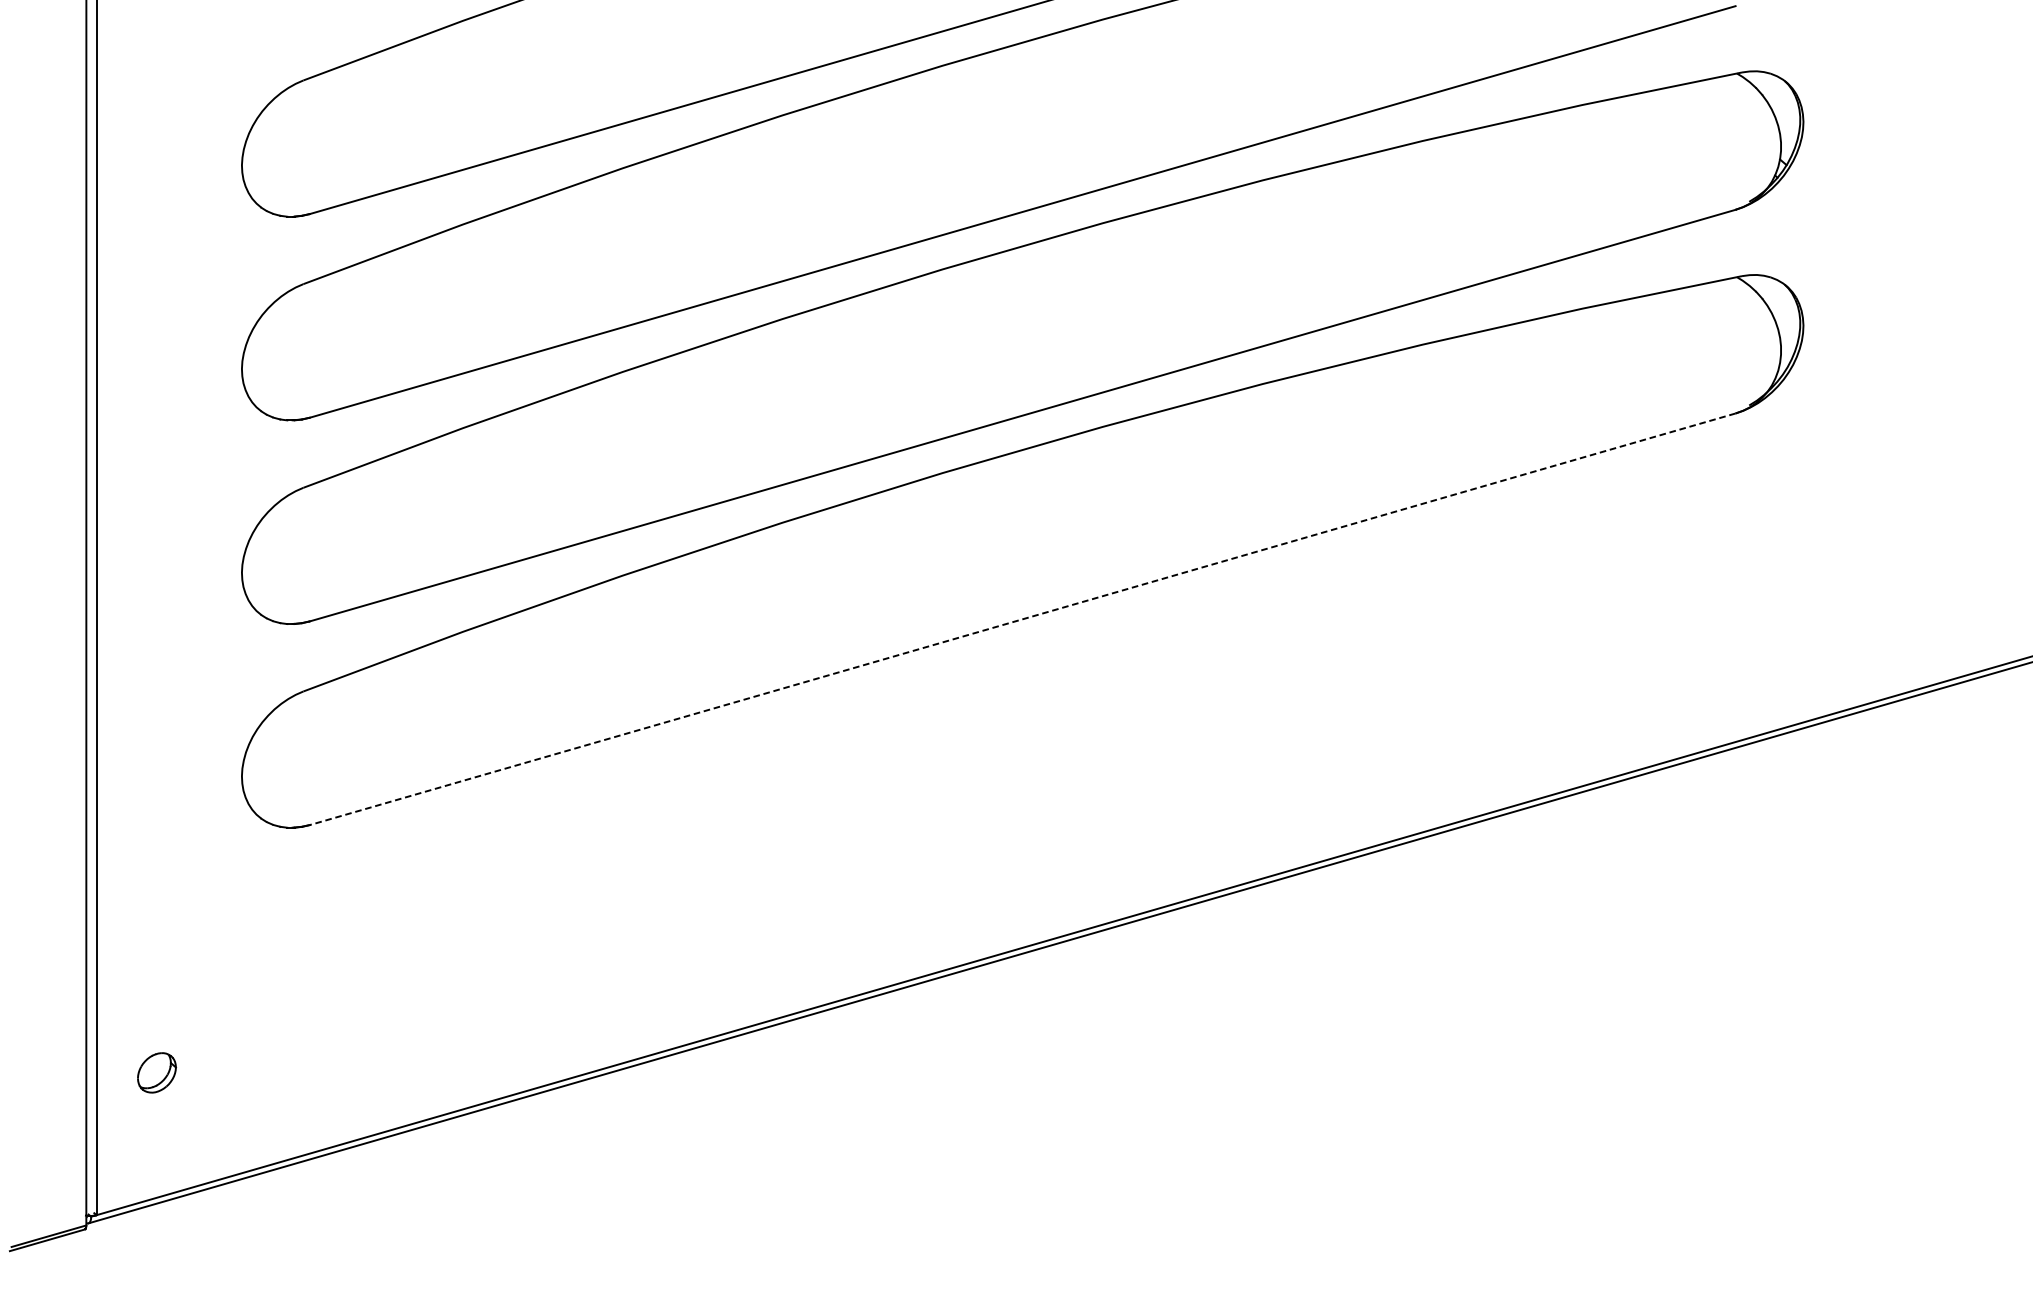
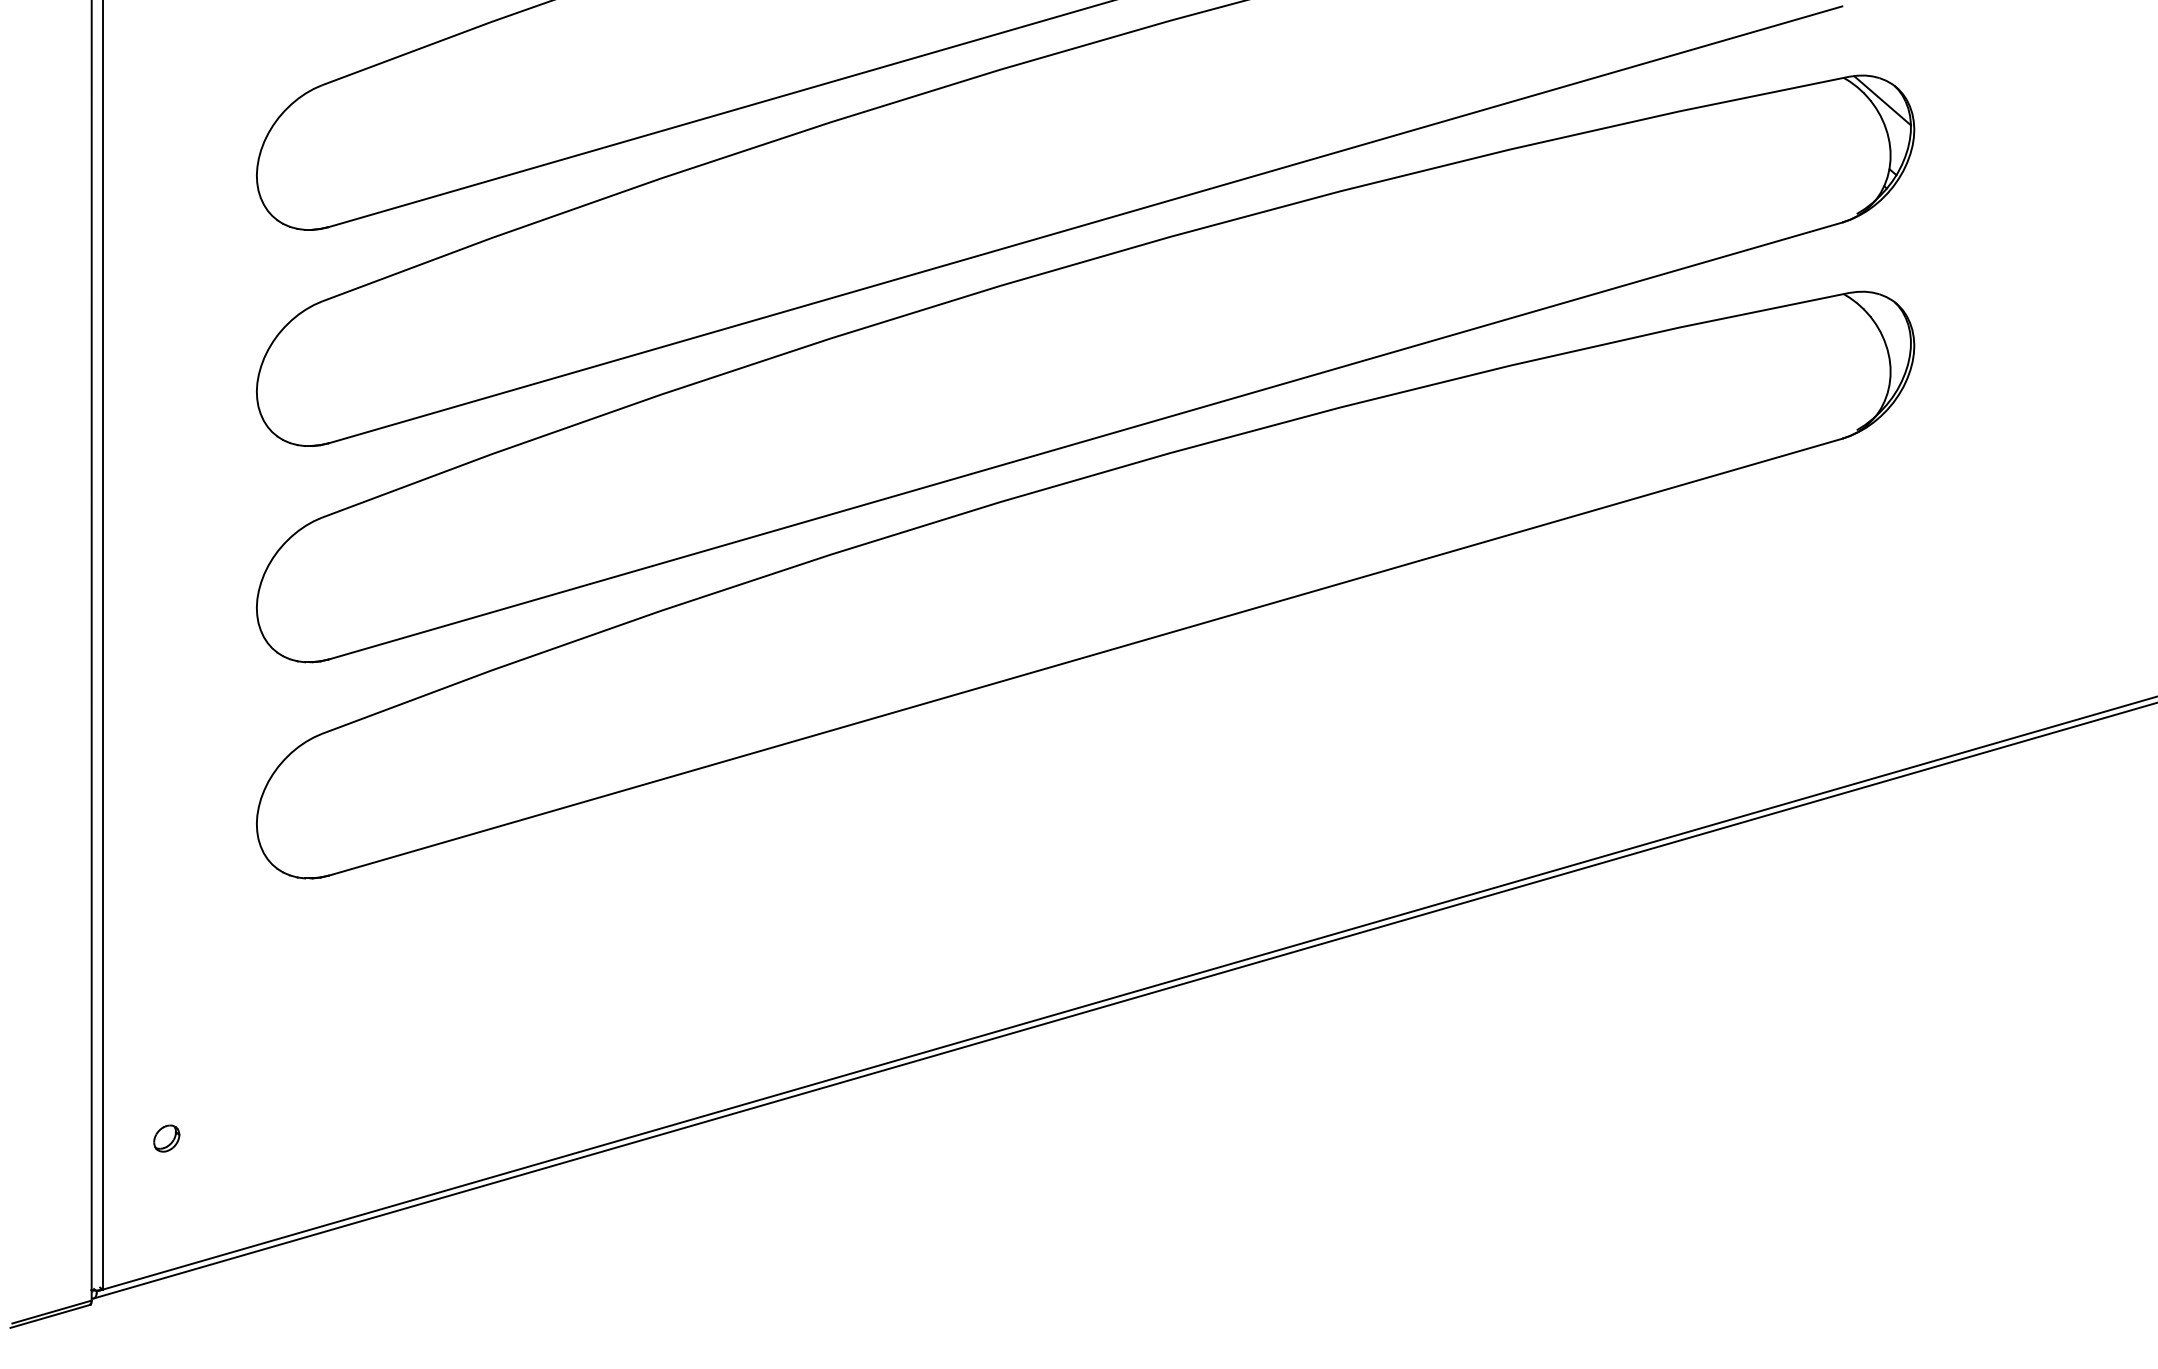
line: (1773, 94) -> (1882, 100), added
line: (1022, 619) -> (1085, 657), dashed -> solid
part: (156, 1072) -> (166, 1138), size x0.62

